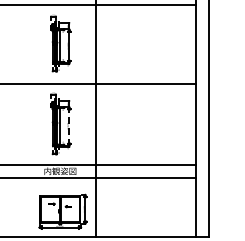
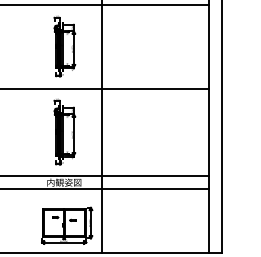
line: (69, 126) -> (74, 134), dashed -> solid

